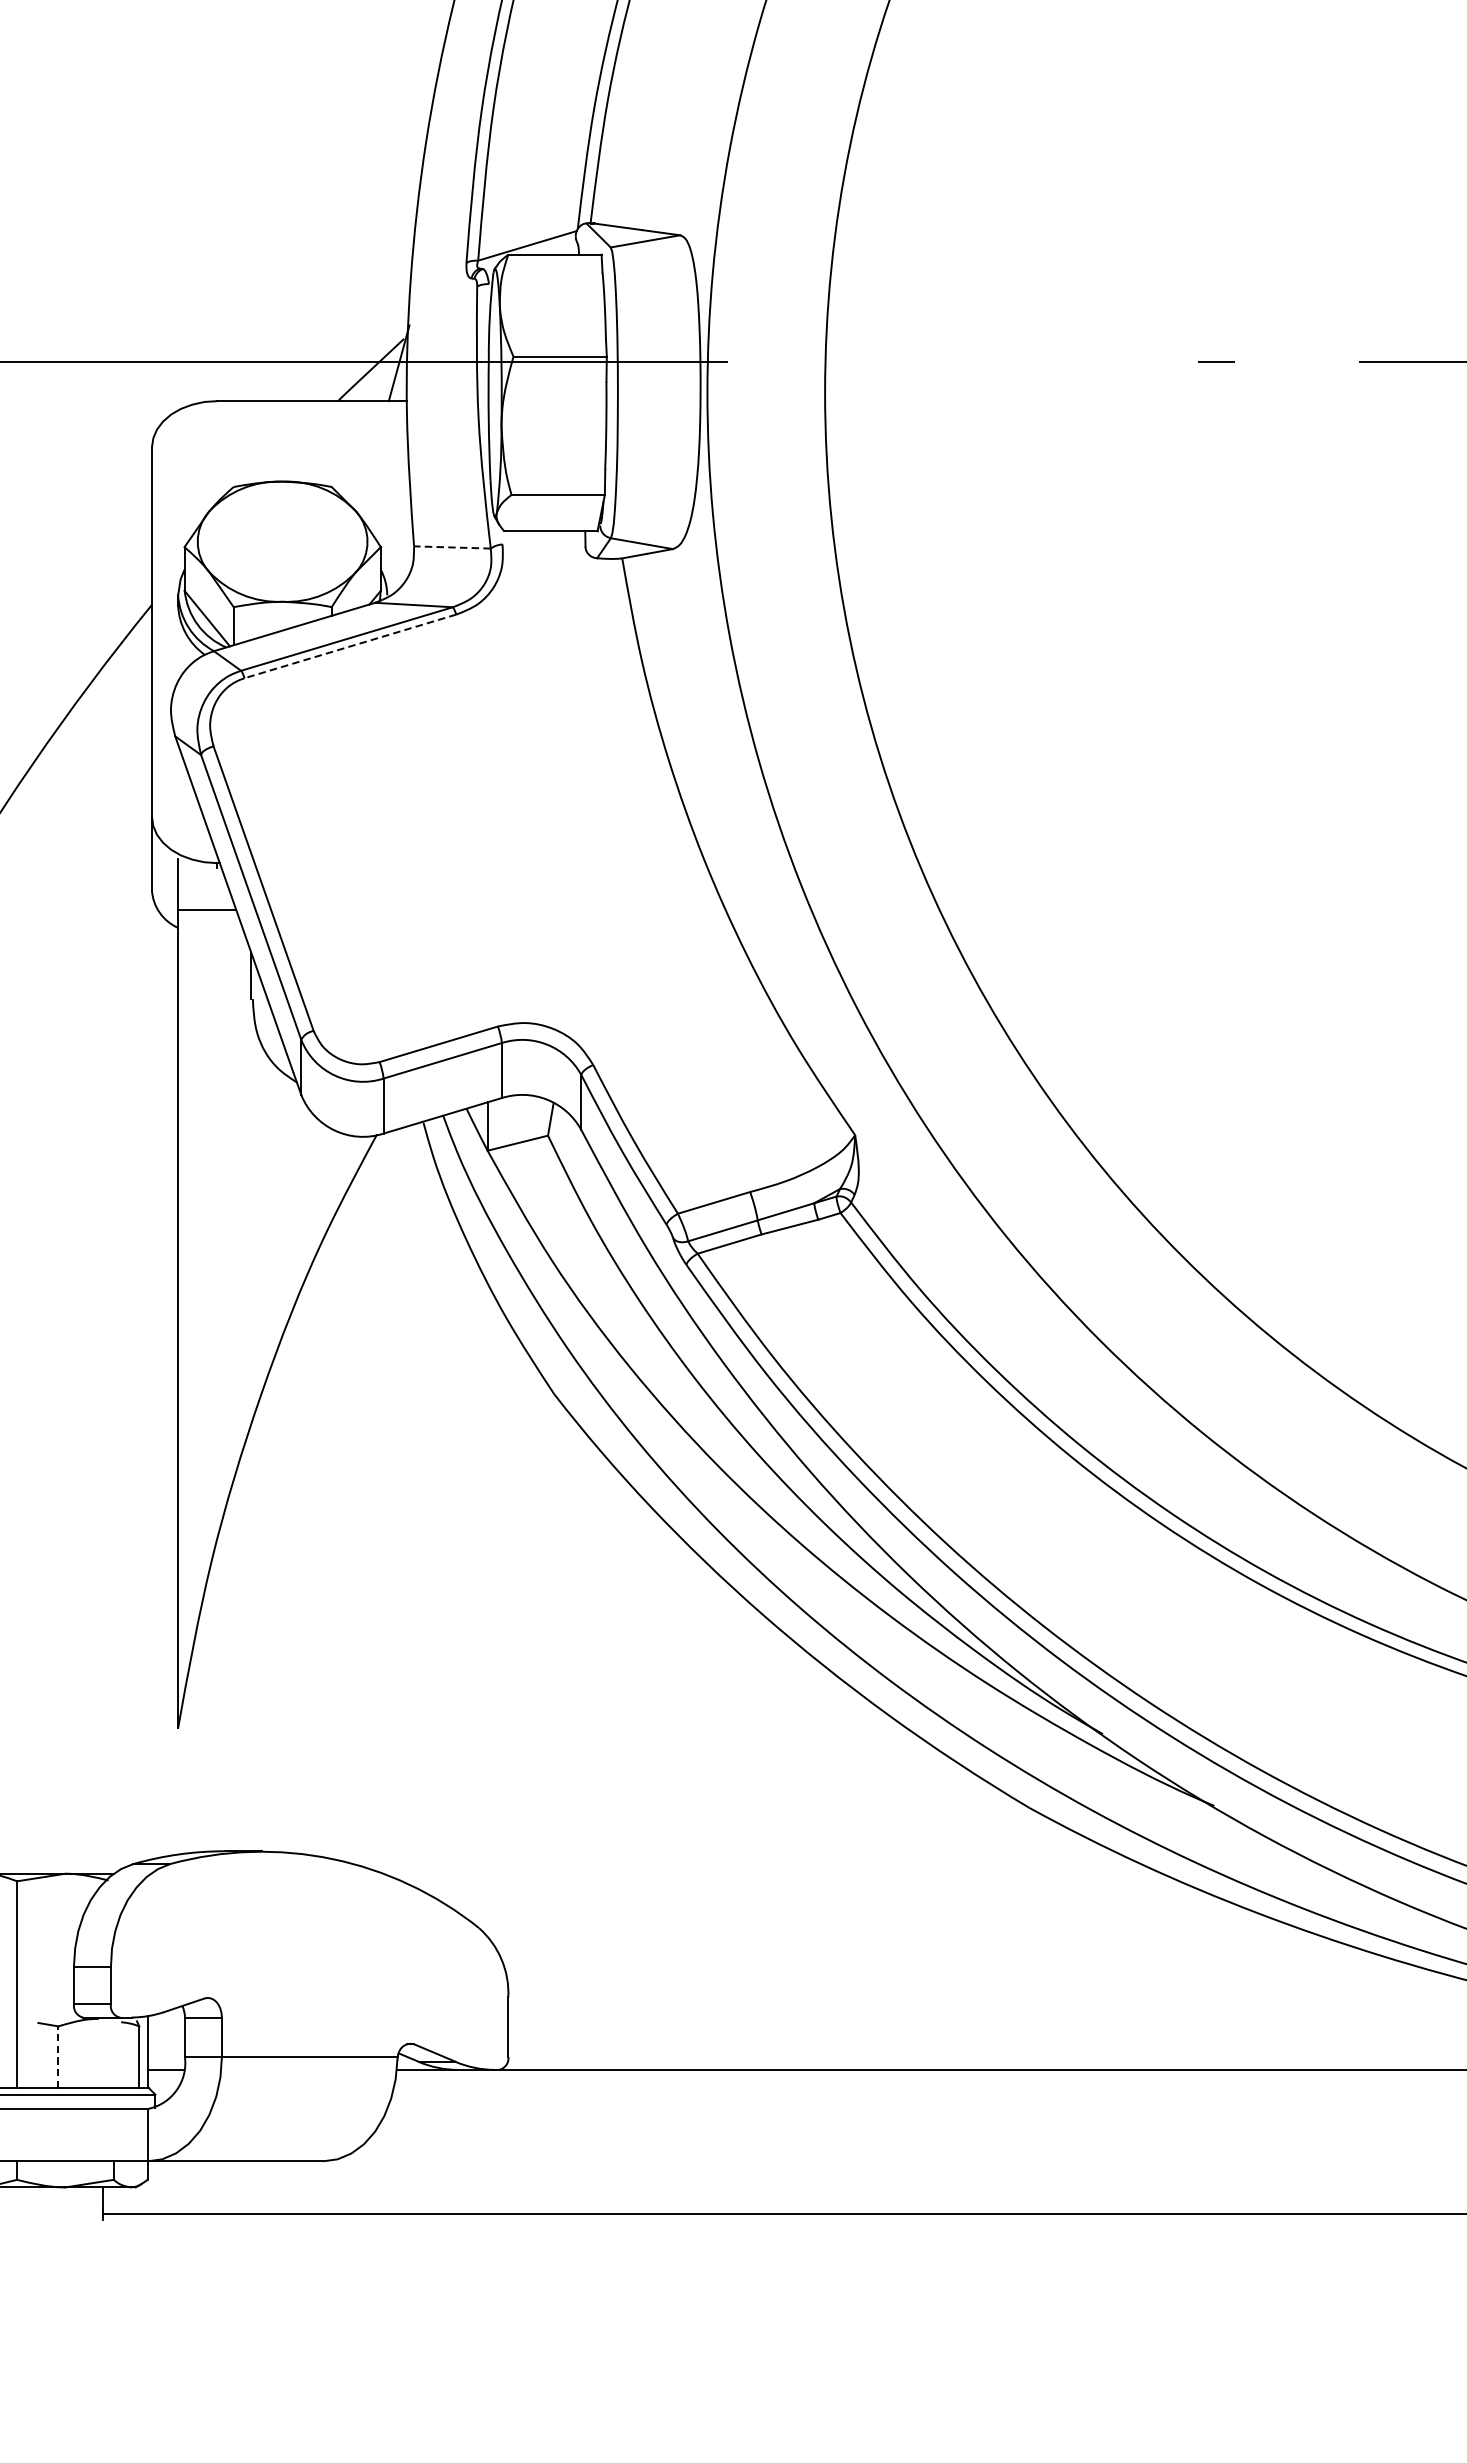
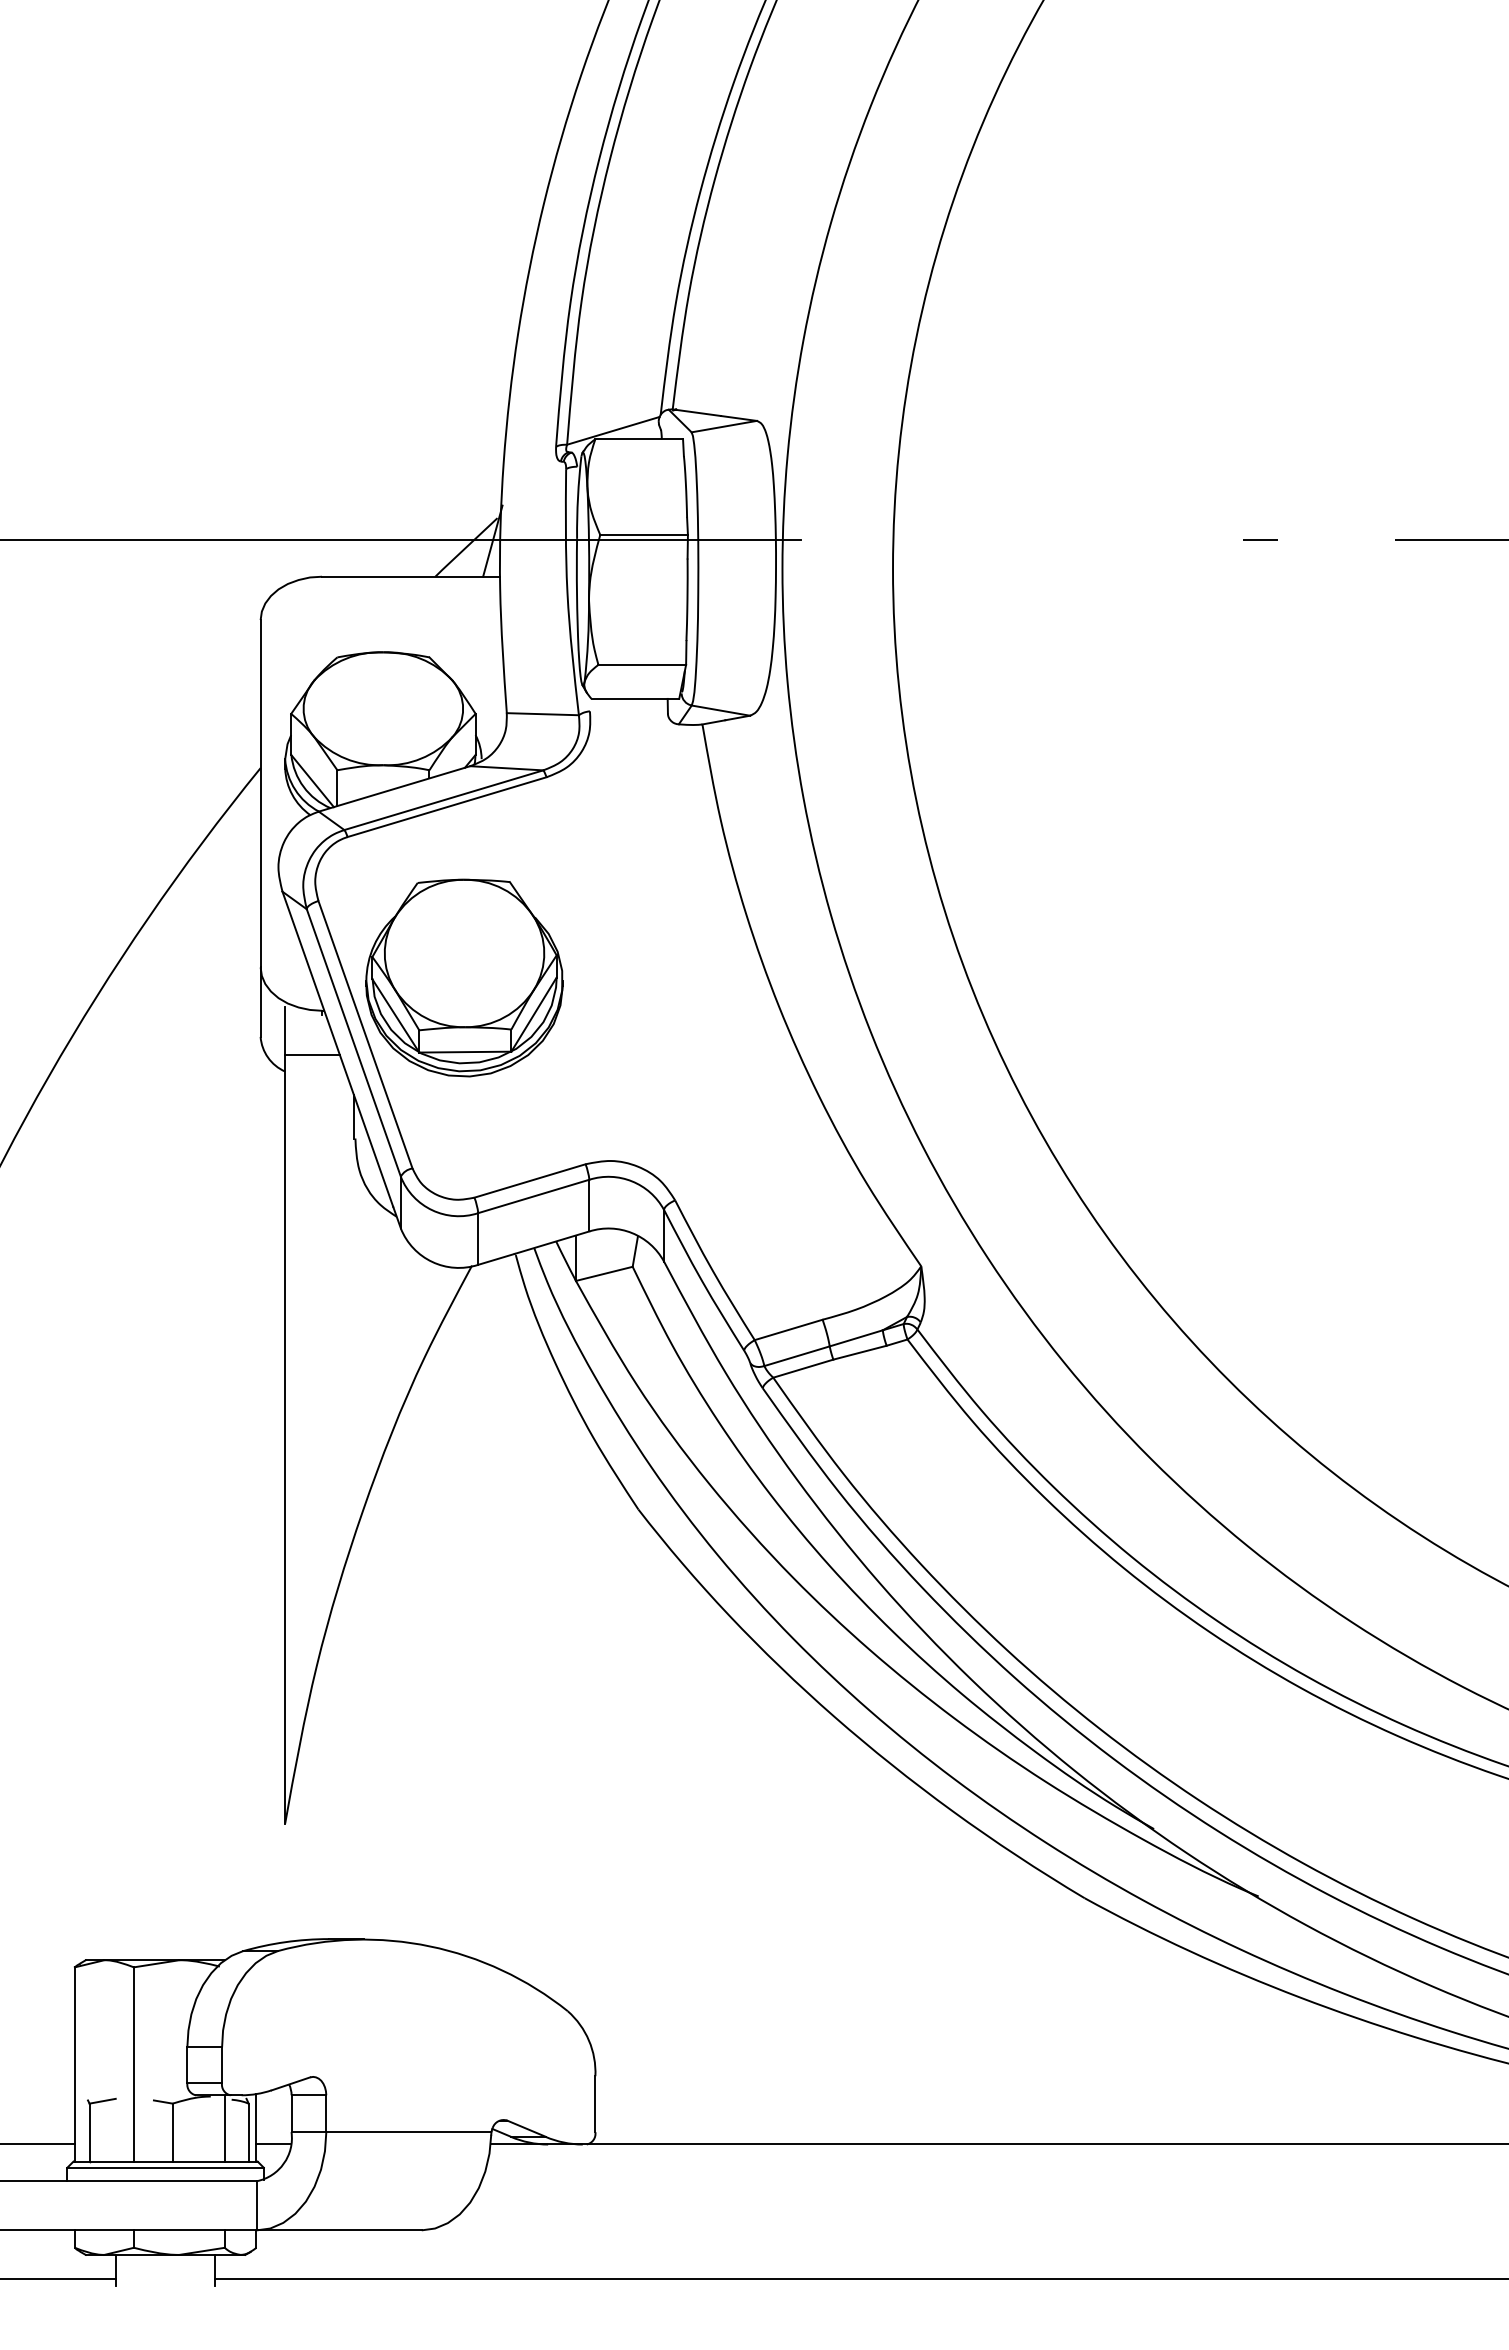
line: (452, 547) -> (542, 714), dashed -> solid
line: (350, 646) -> (447, 807), dashed -> solid
part: (368, 827) -> (464, 977), added
line: (113, 2052) -> (224, 2128), added
line: (58, 2057) -> (172, 2132), dashed -> solid

